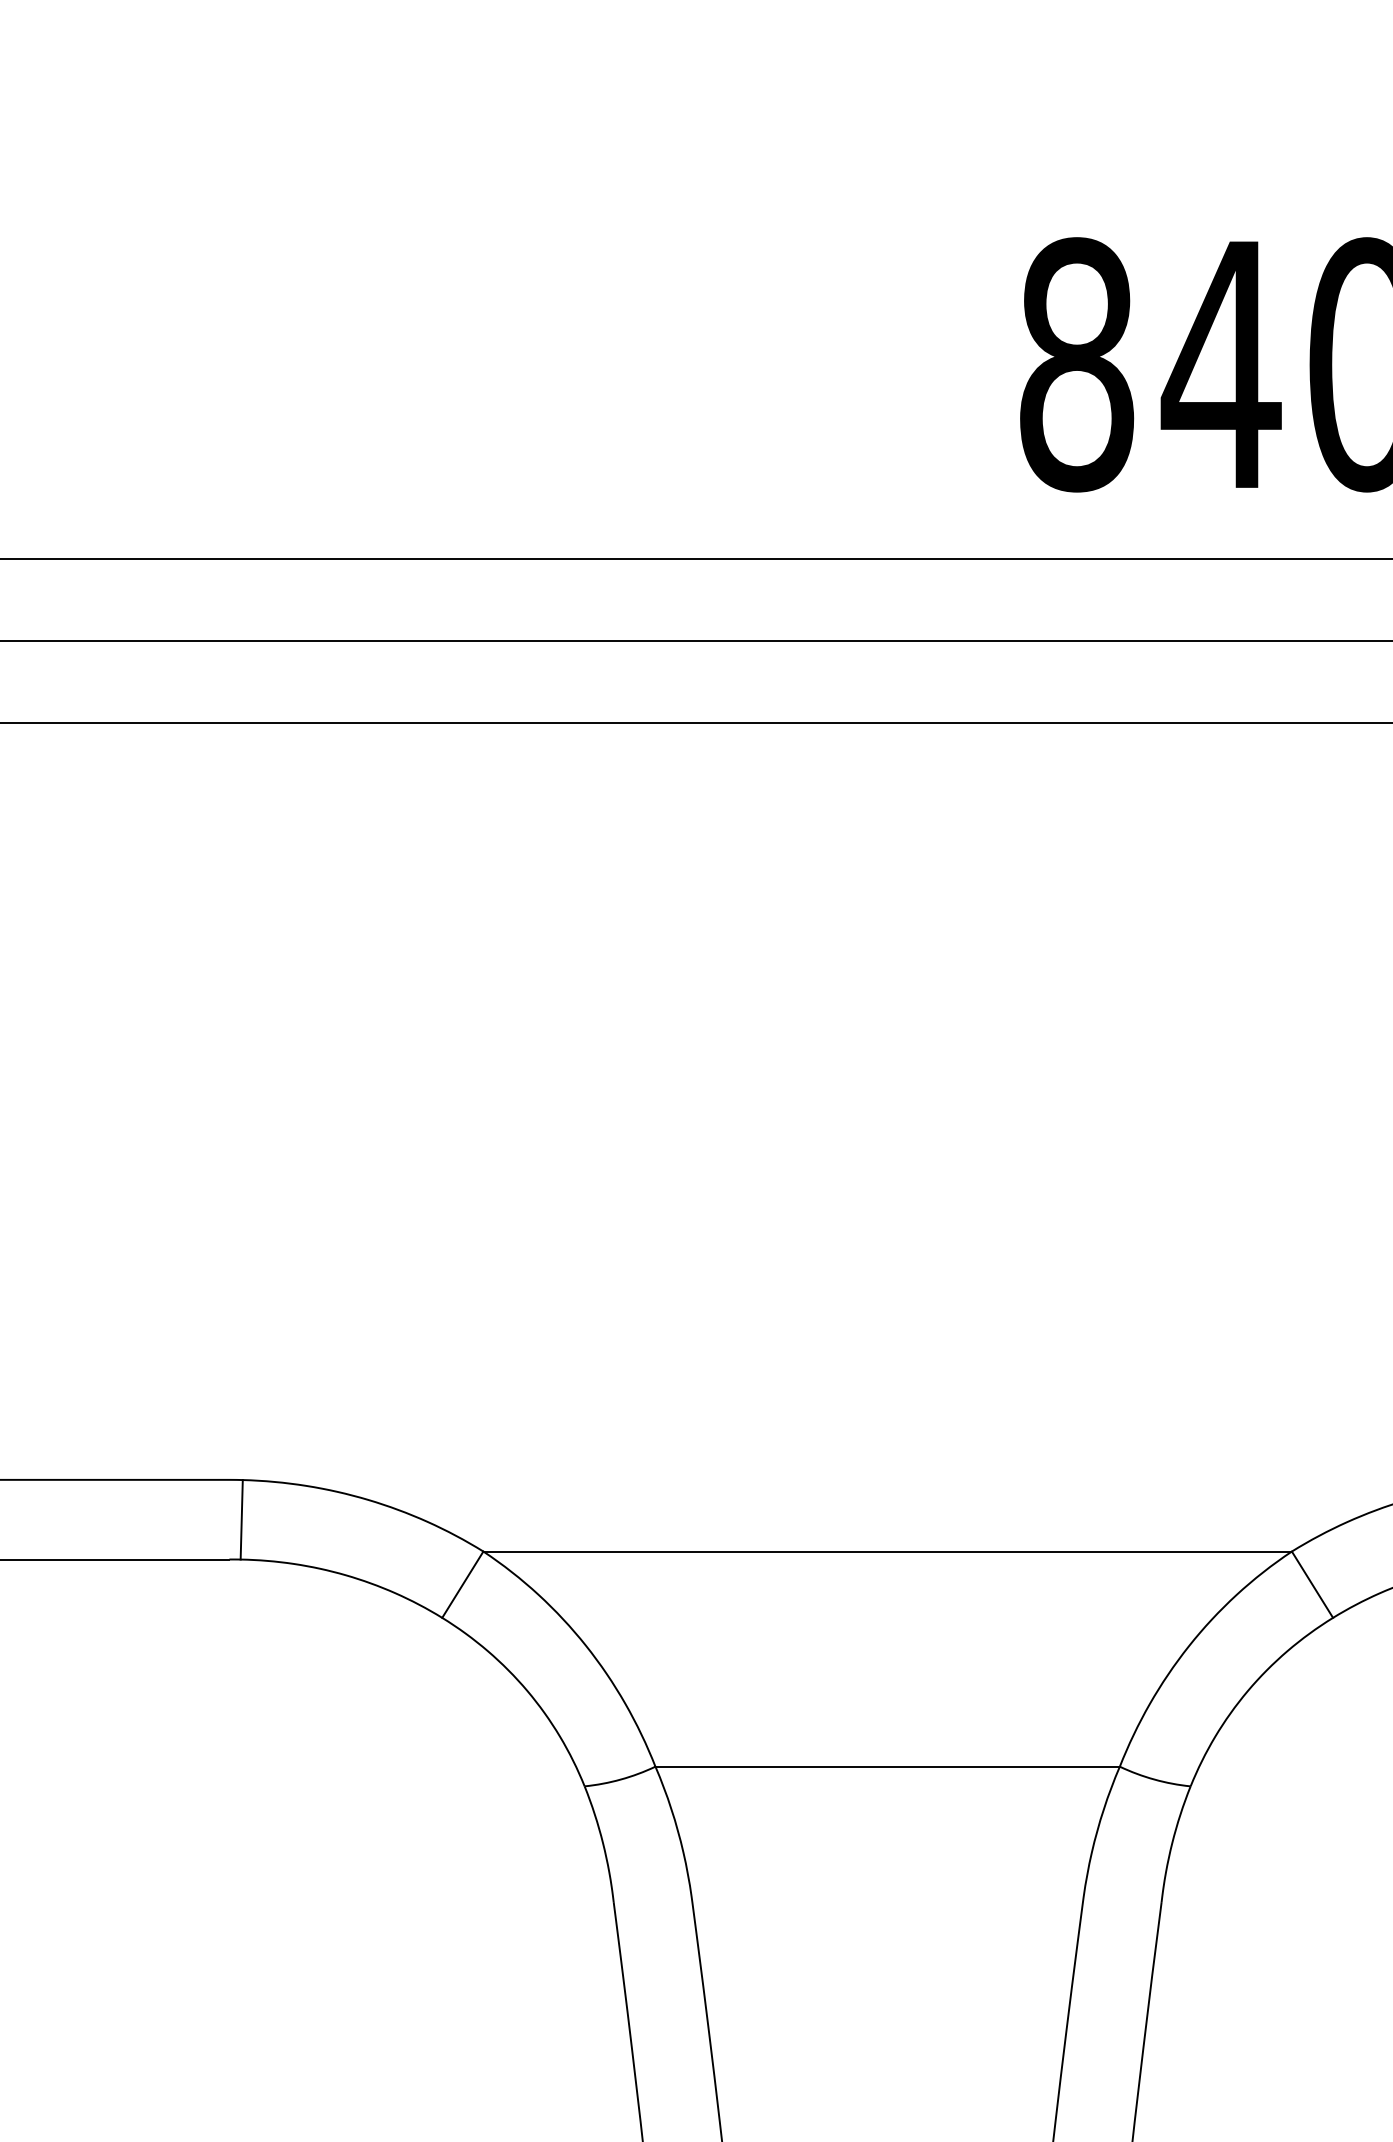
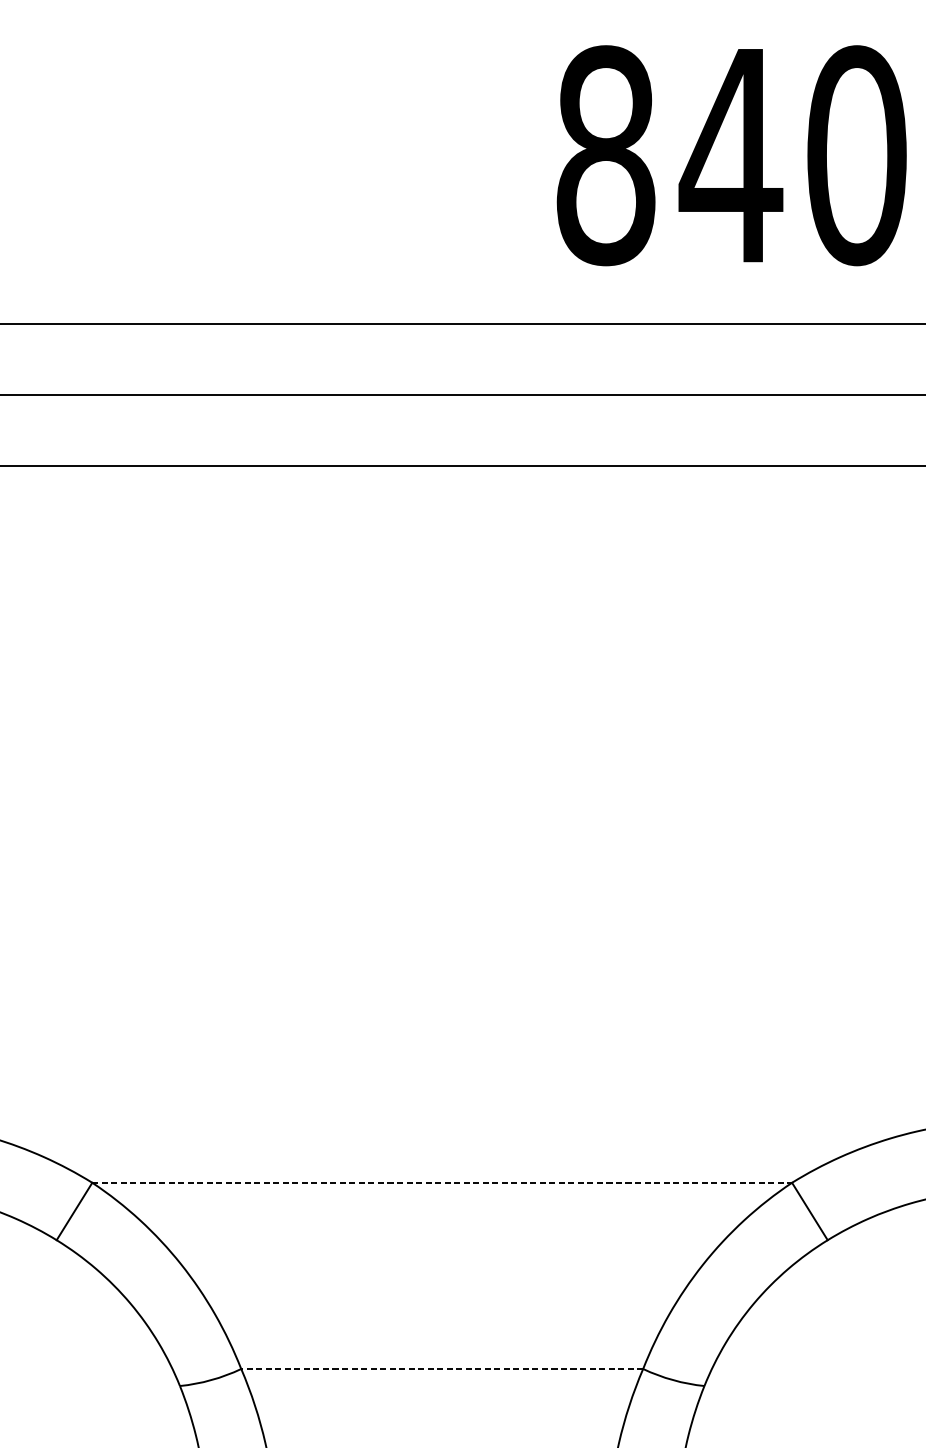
line: (888, 1551) -> (442, 1182), solid -> dashed
line: (887, 1766) -> (442, 1368), solid -> dashed

